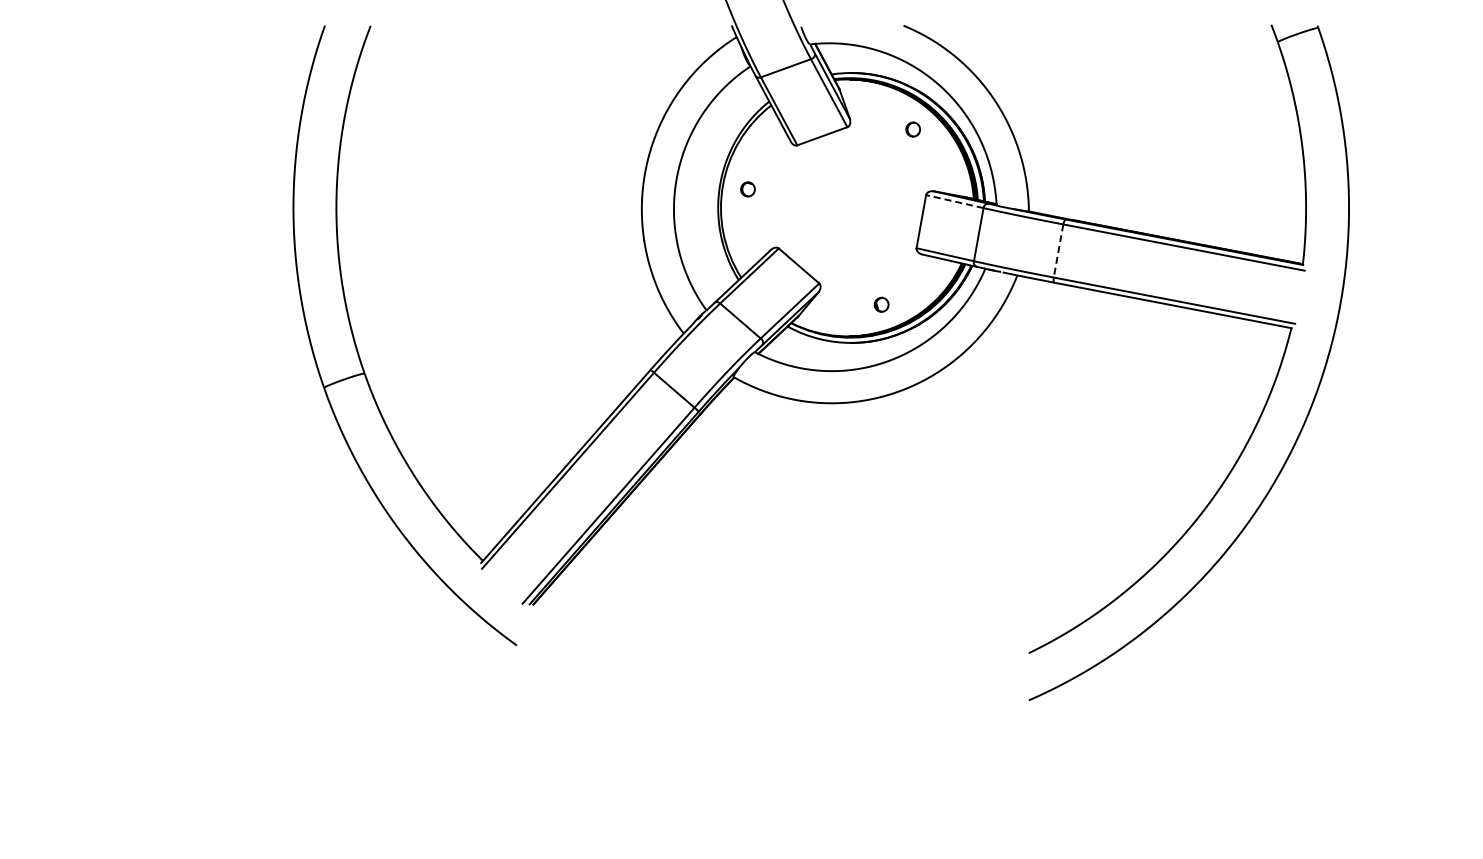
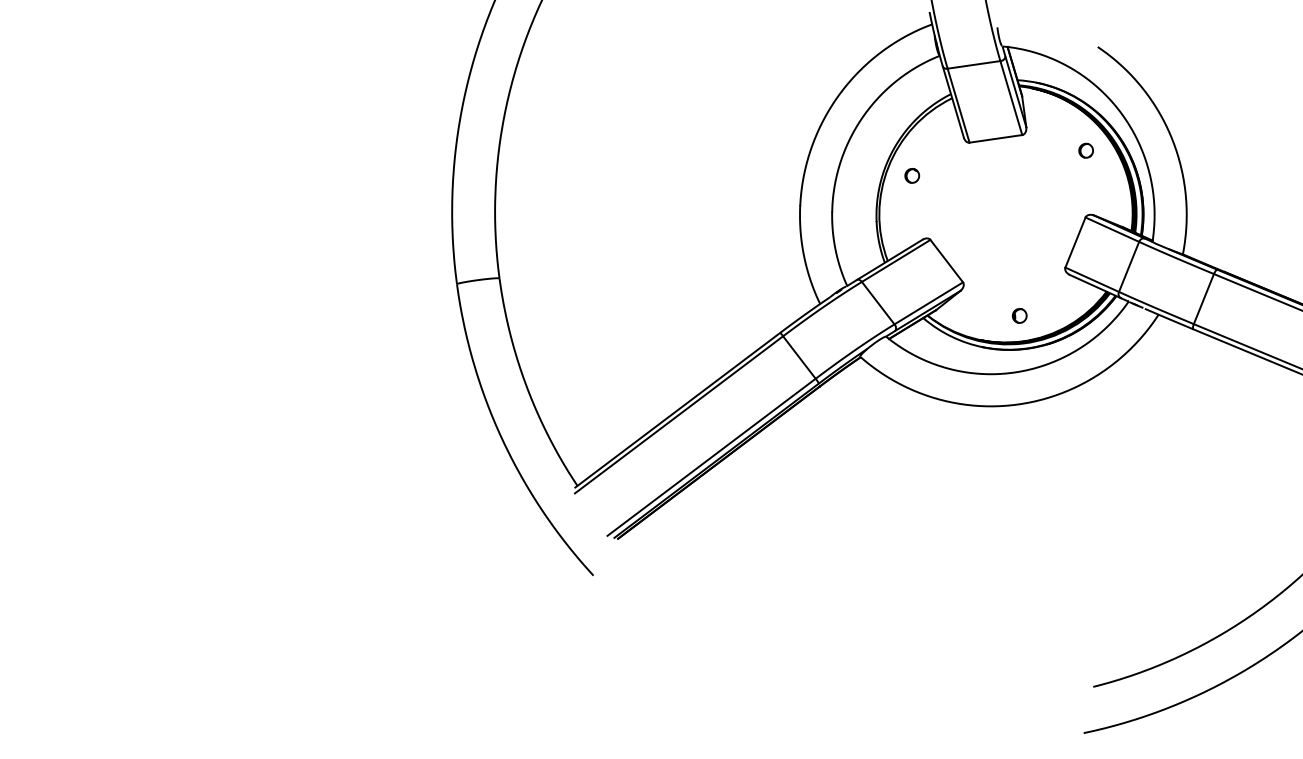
line: (954, 201) -> (1112, 229), dashed -> solid
line: (1058, 250) -> (1203, 298), dashed -> solid

